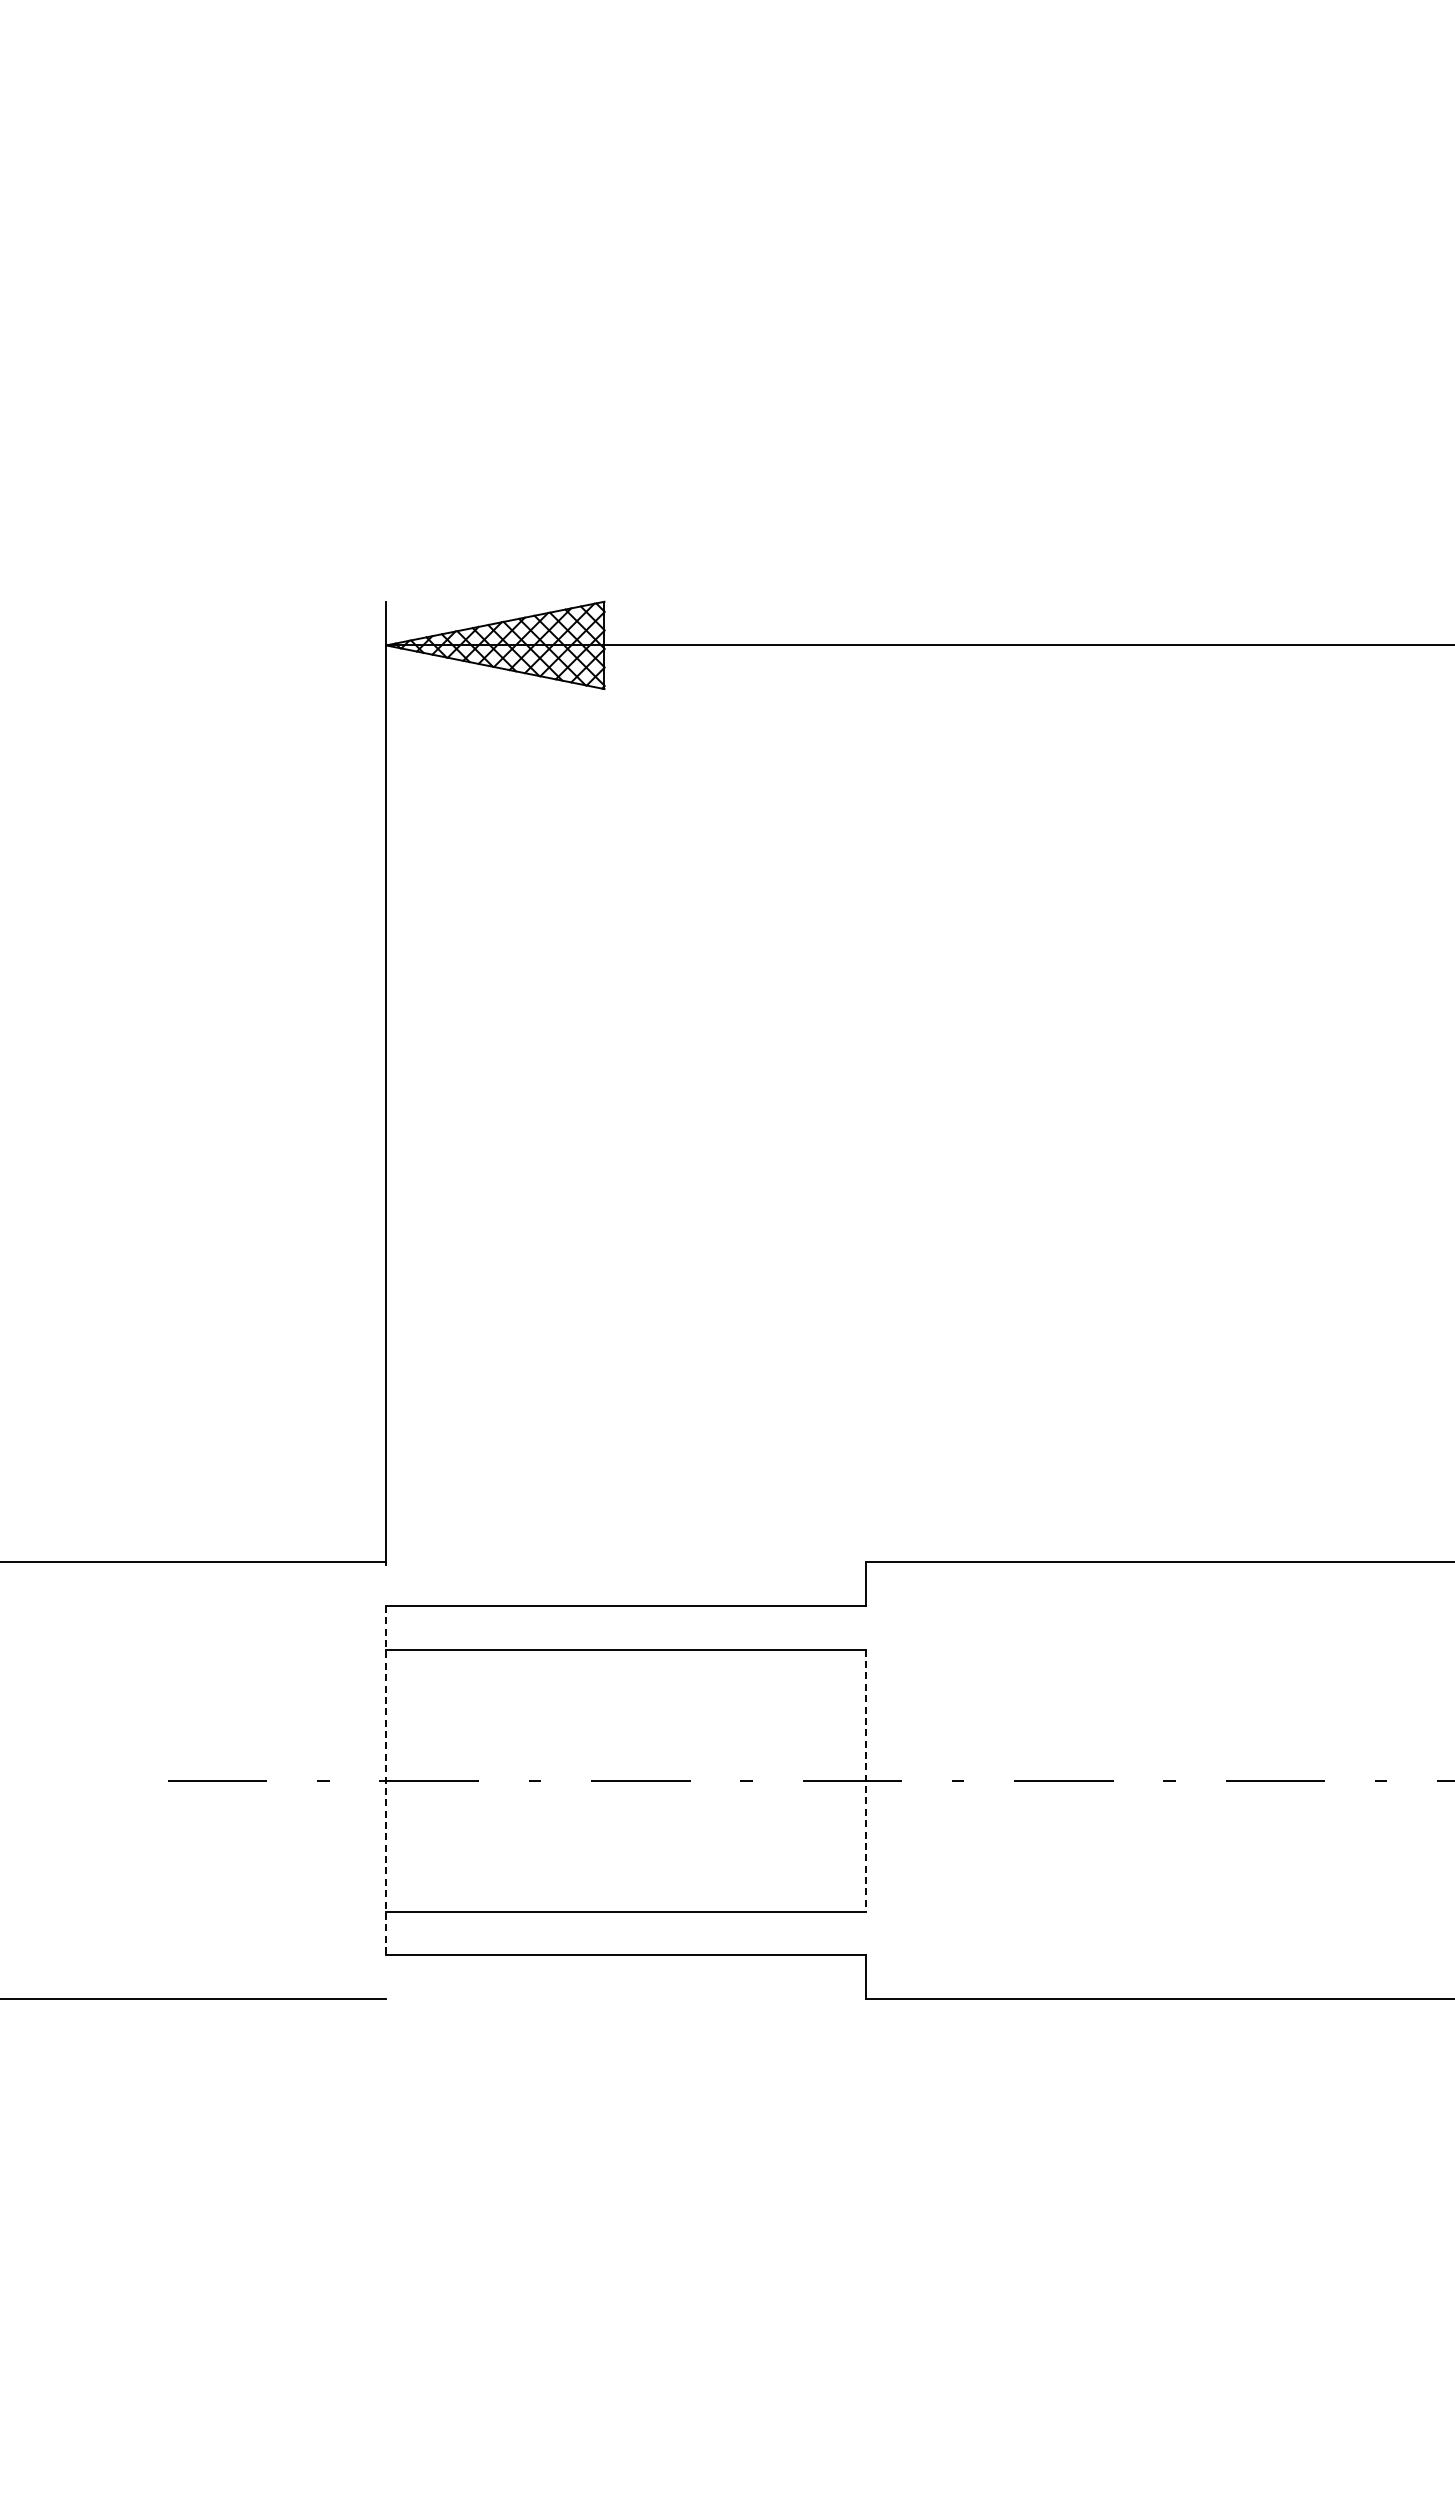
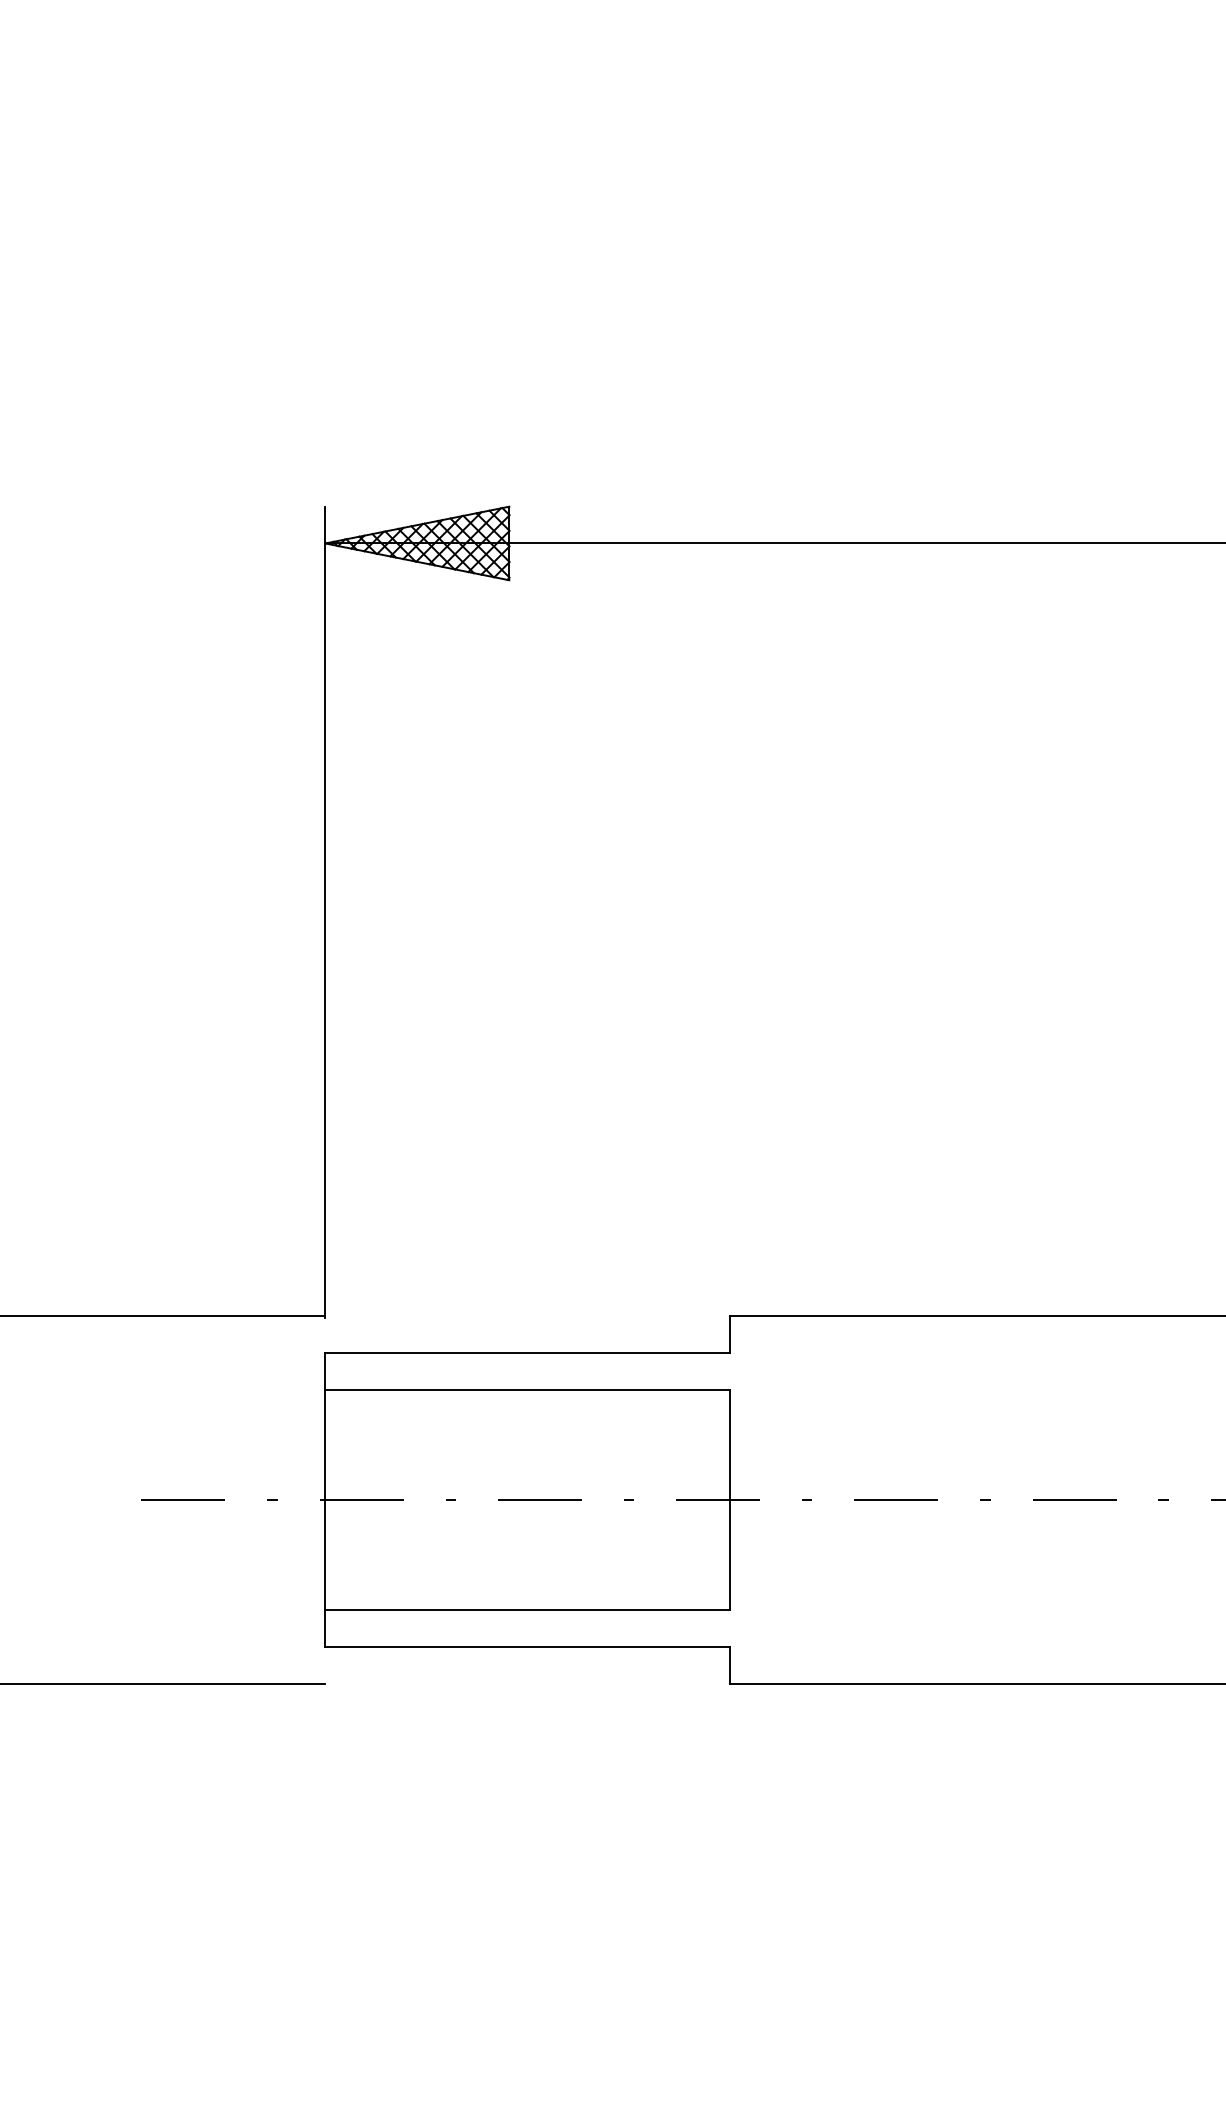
line: (386, 1780) -> (325, 1499), dashed -> solid
line: (866, 1780) -> (730, 1499), dashed -> solid

